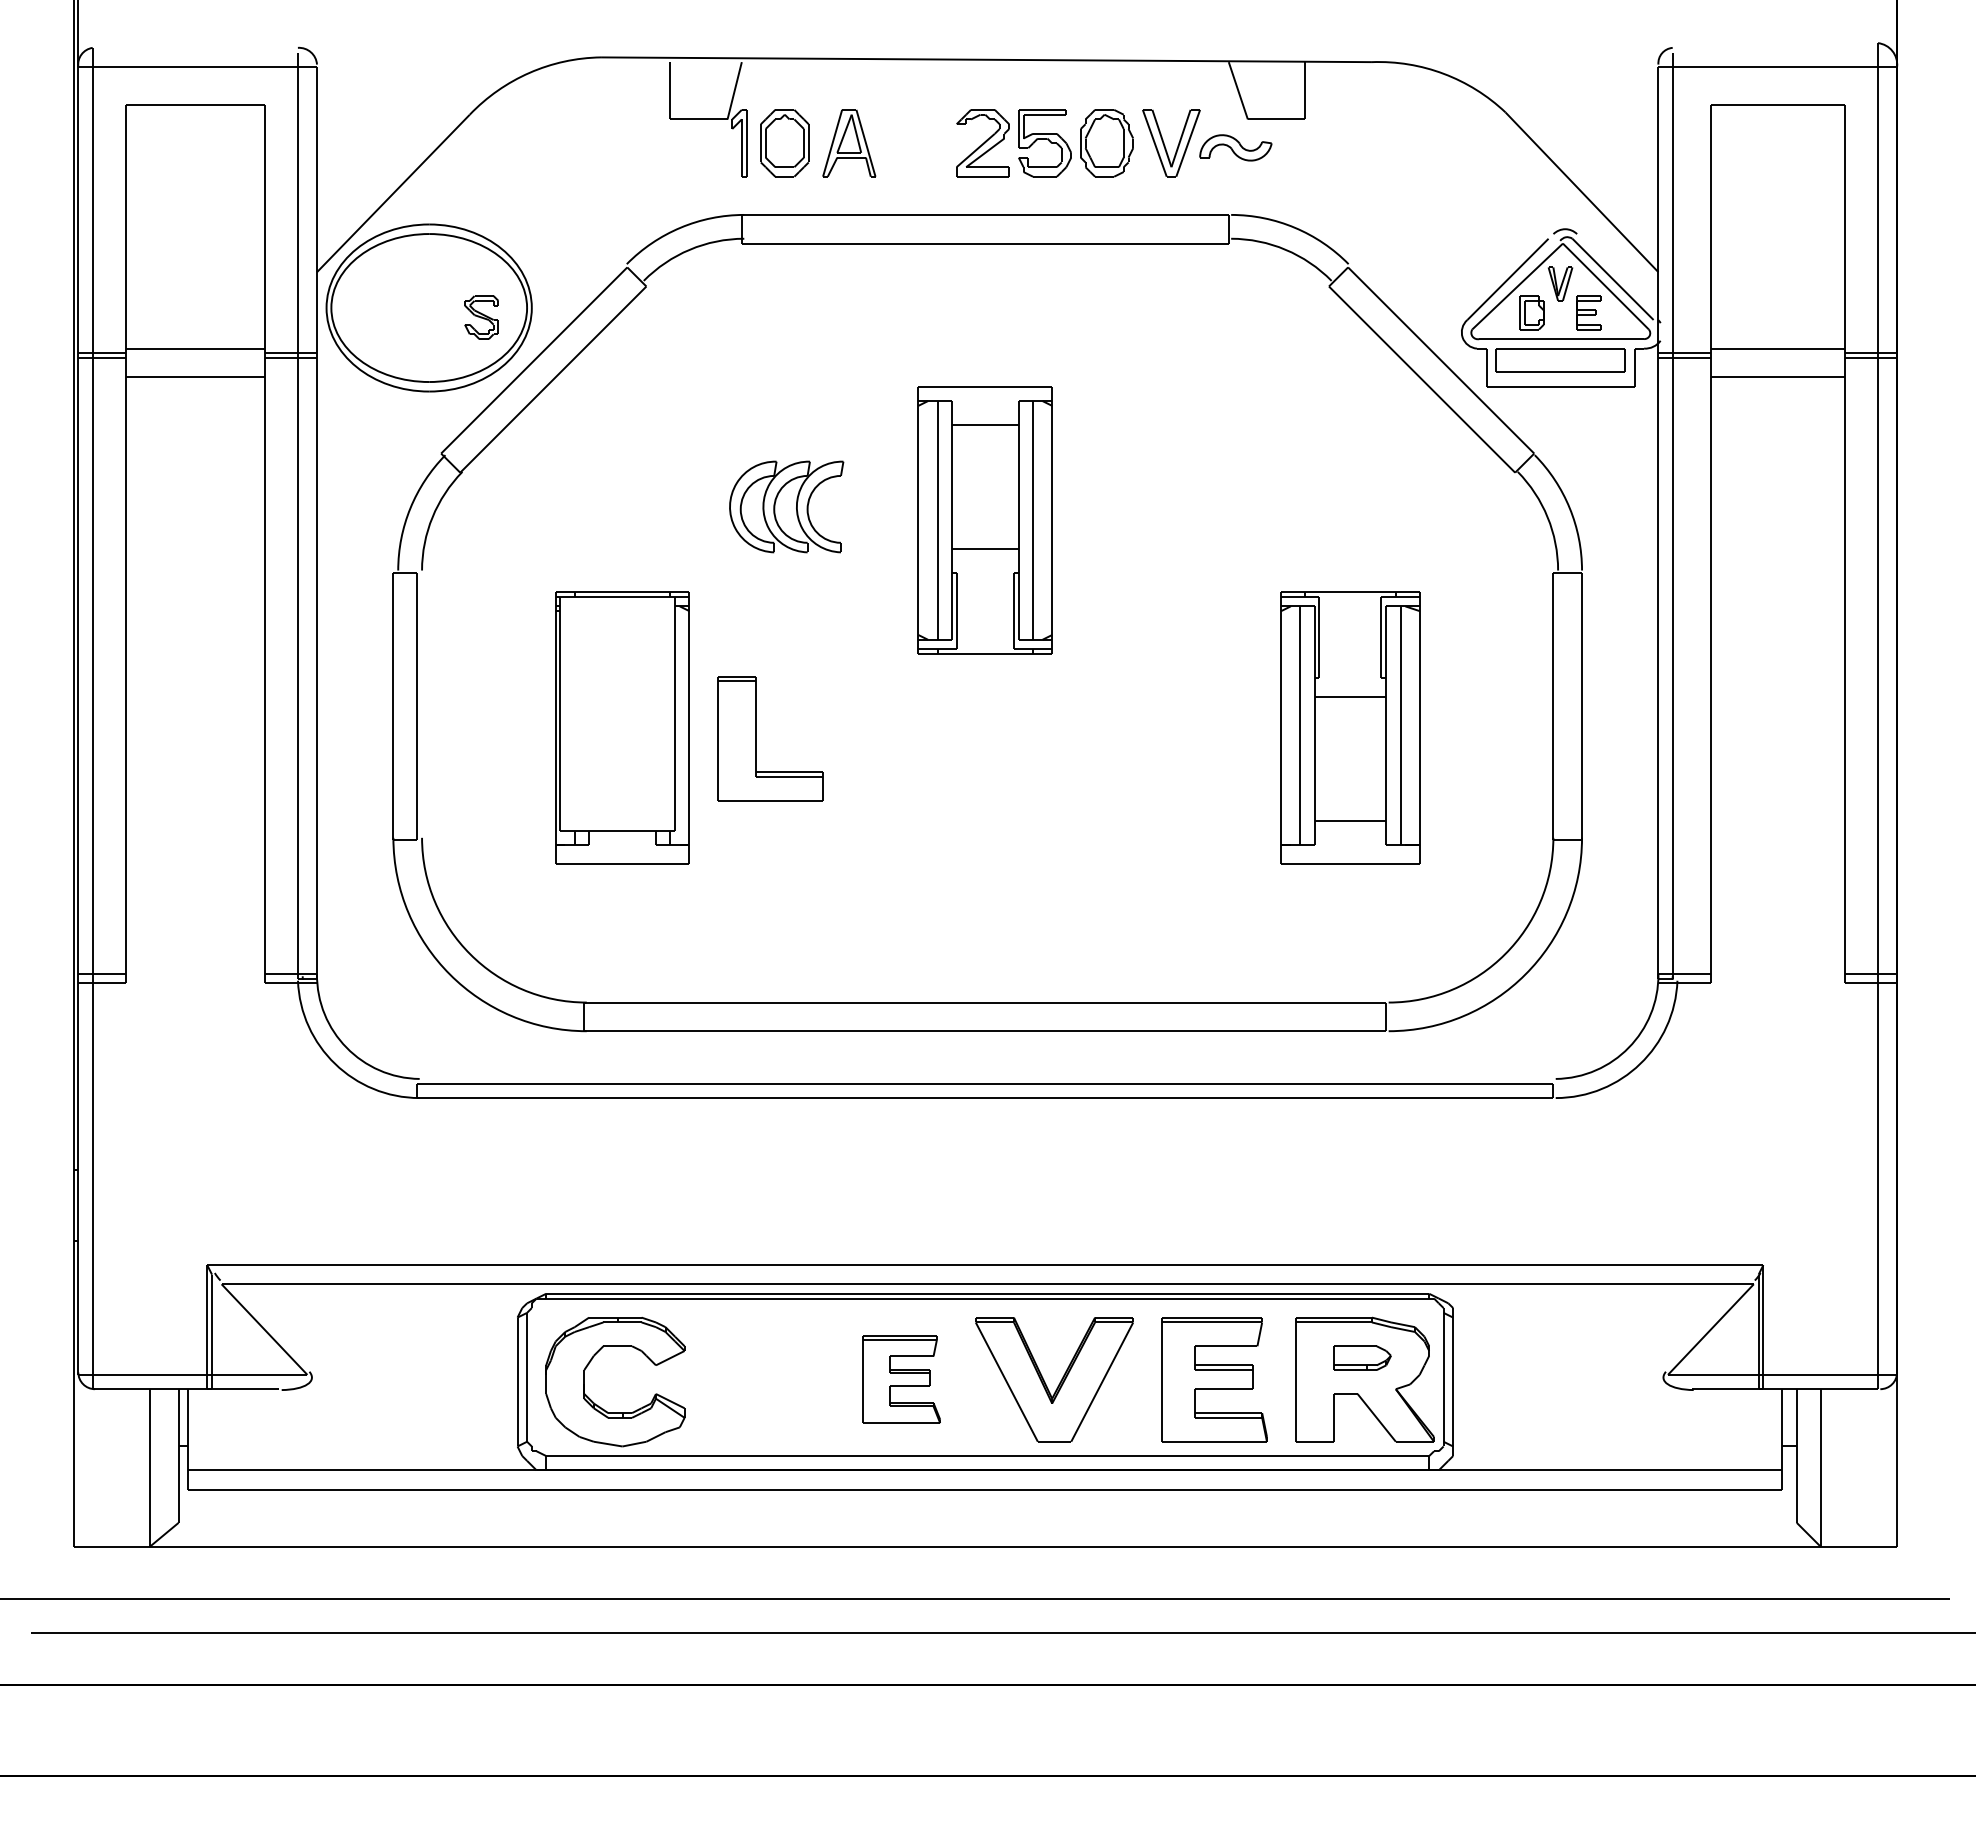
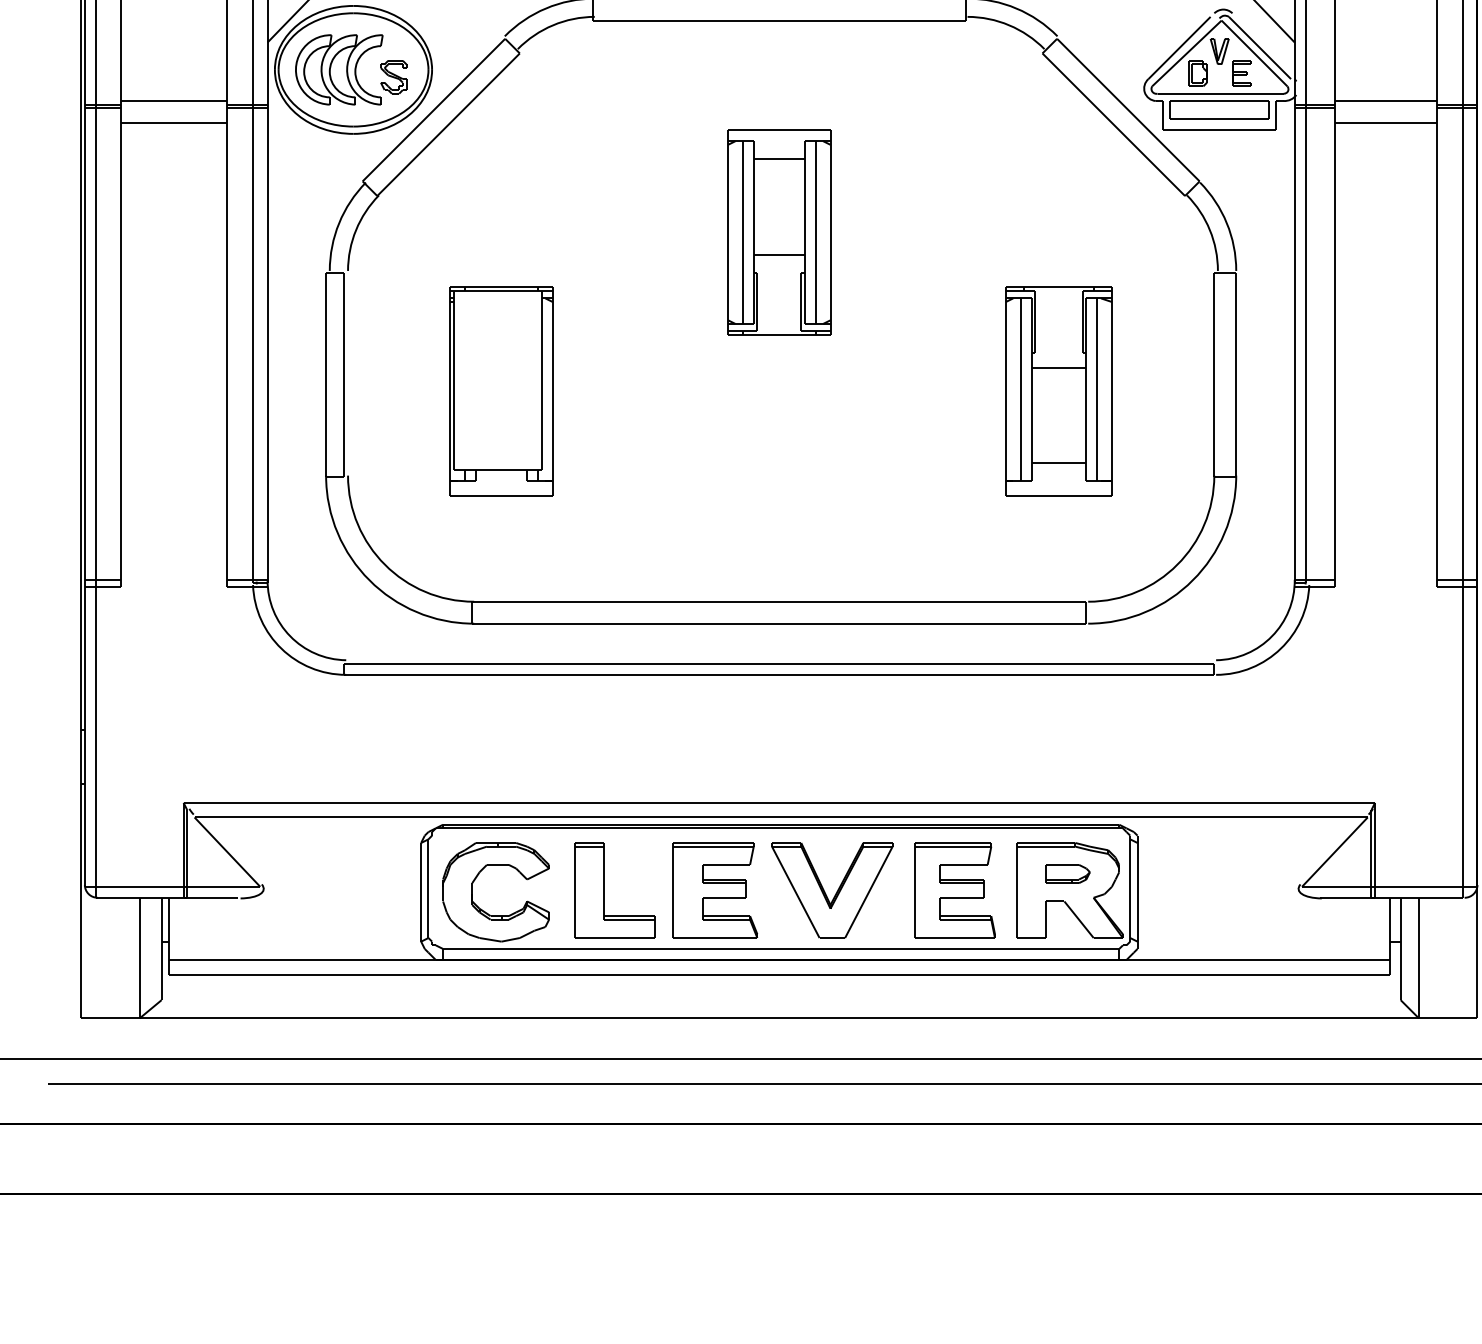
part: (796, 506) -> (346, 69), moved
part: (756, 738) -> (604, 890), moved
part: (901, 1379) -> (715, 890), size x1.43

